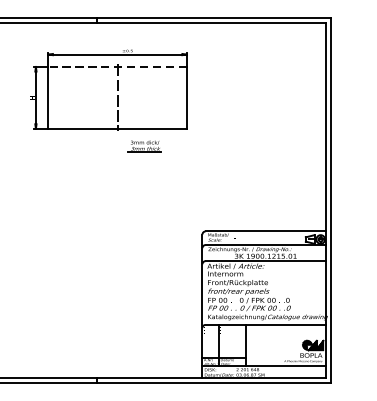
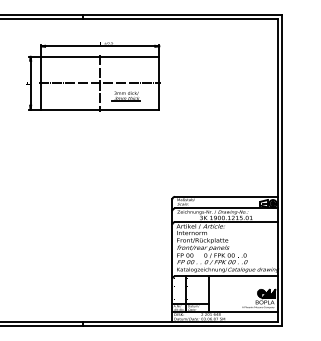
line: (116, 66) -> (99, 56), dashed -> solid
line: (118, 98) -> (100, 83), added
part: (143, 146) -> (125, 96), moved

